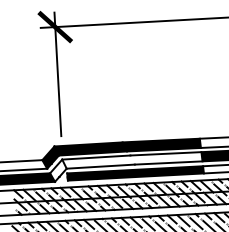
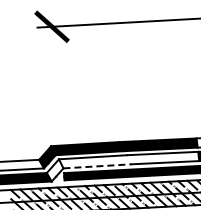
line: (57, 74) -> (54, 74), removed
line: (101, 166) -> (98, 166), solid -> dashed

